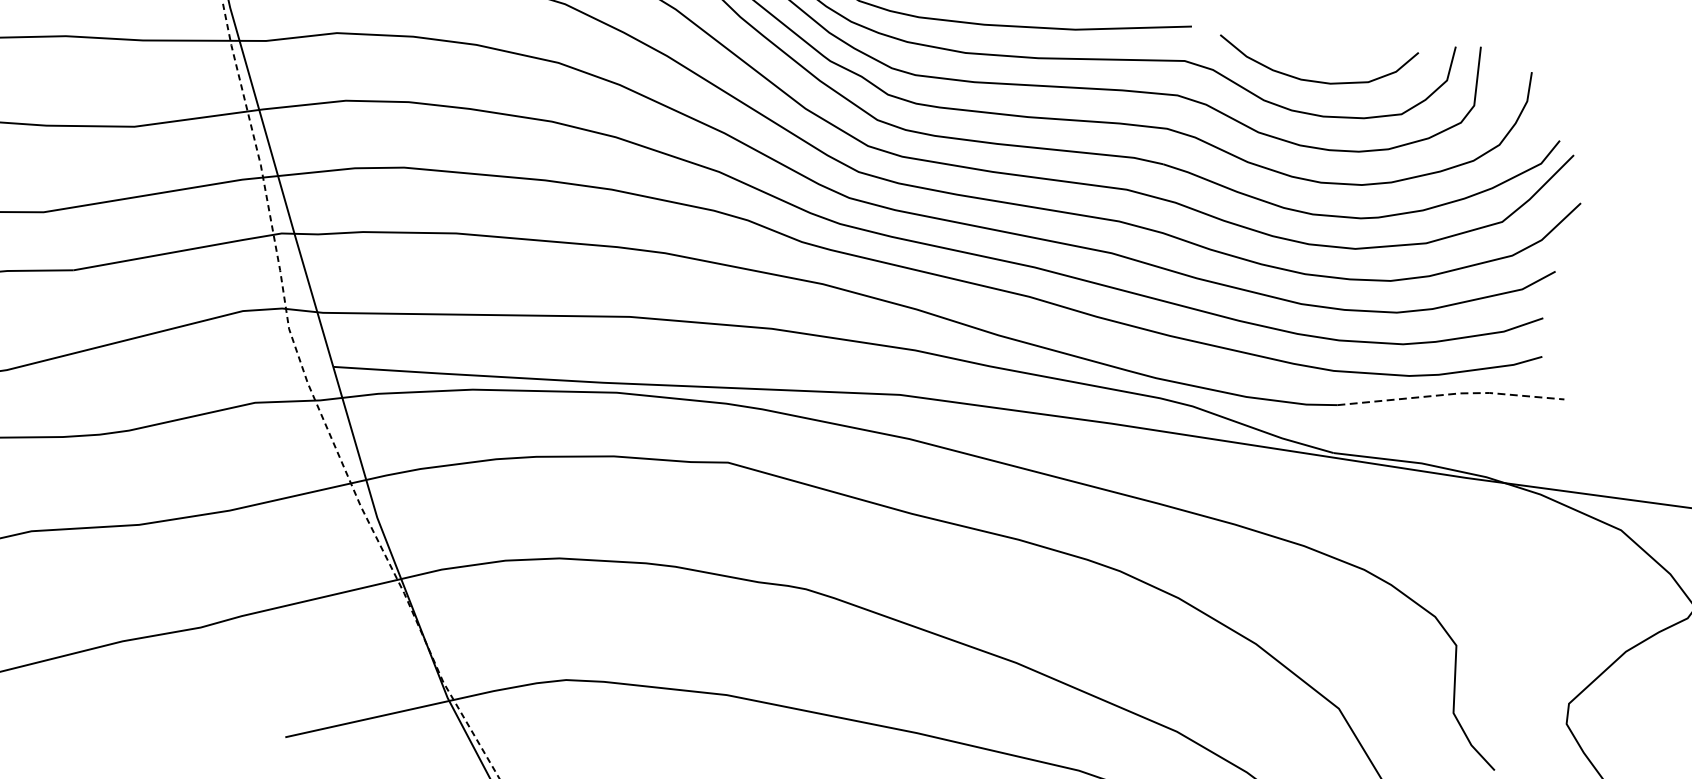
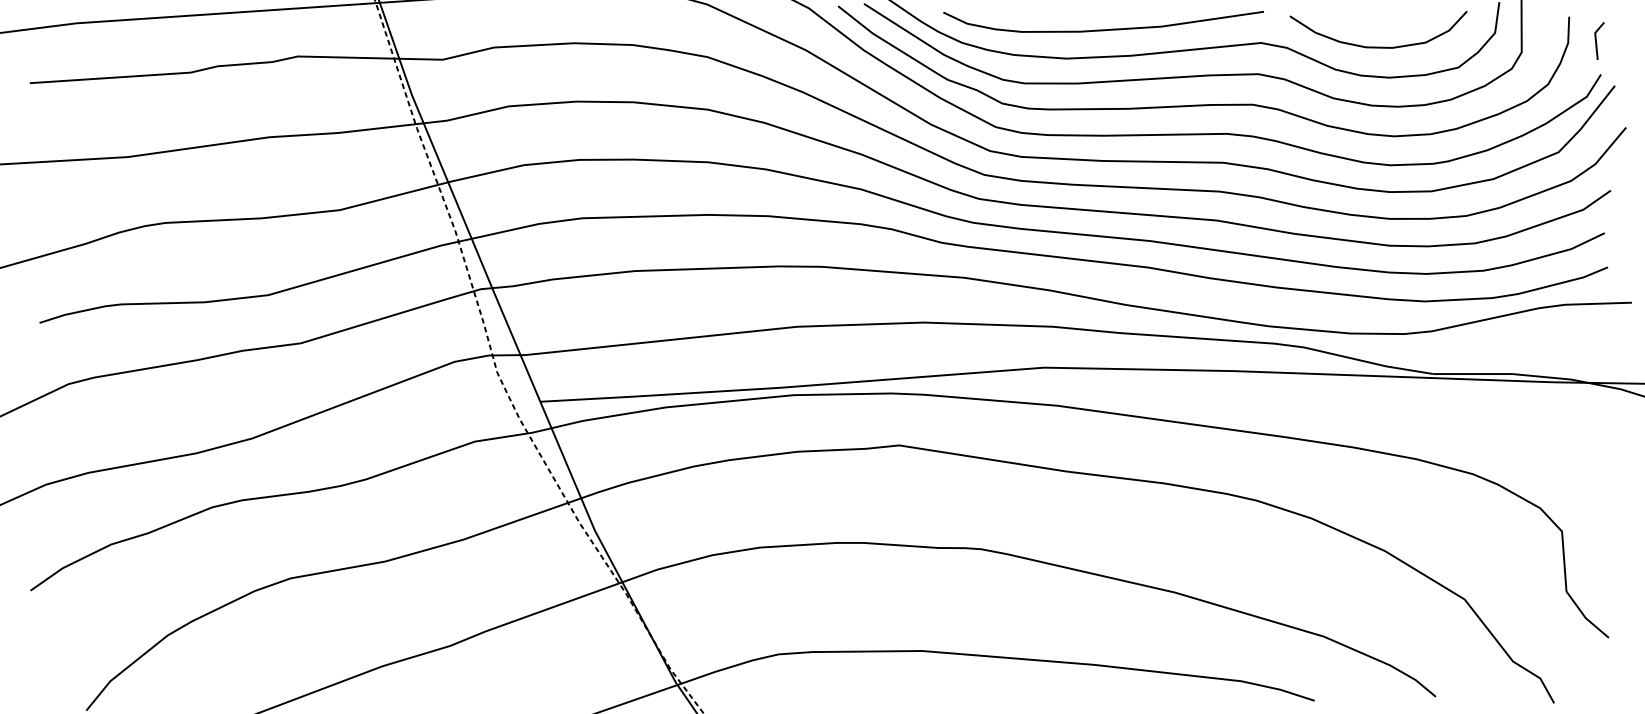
line: (1559, 102) -> (1596, 40), added
line: (1452, 393) -> (1532, 309), dashed -> solid

